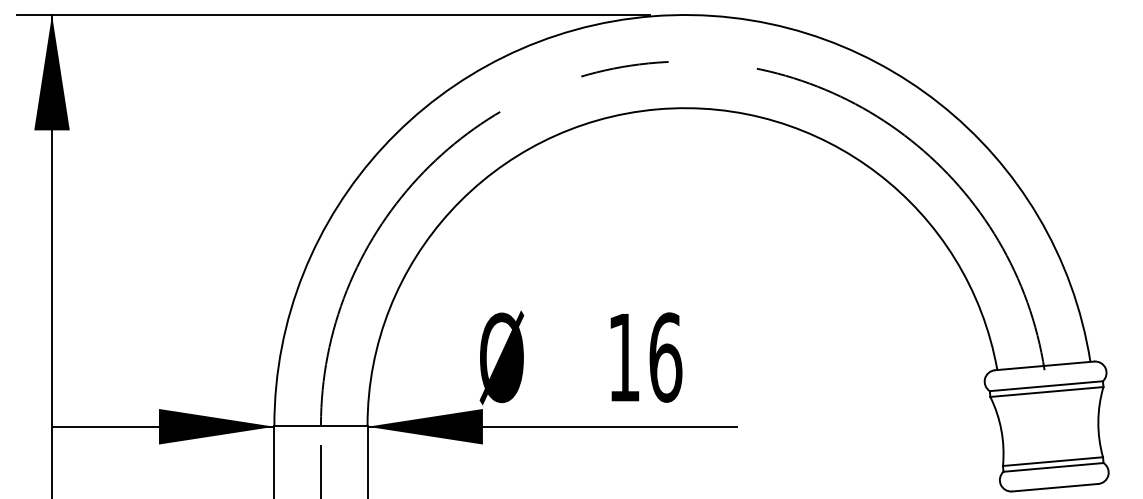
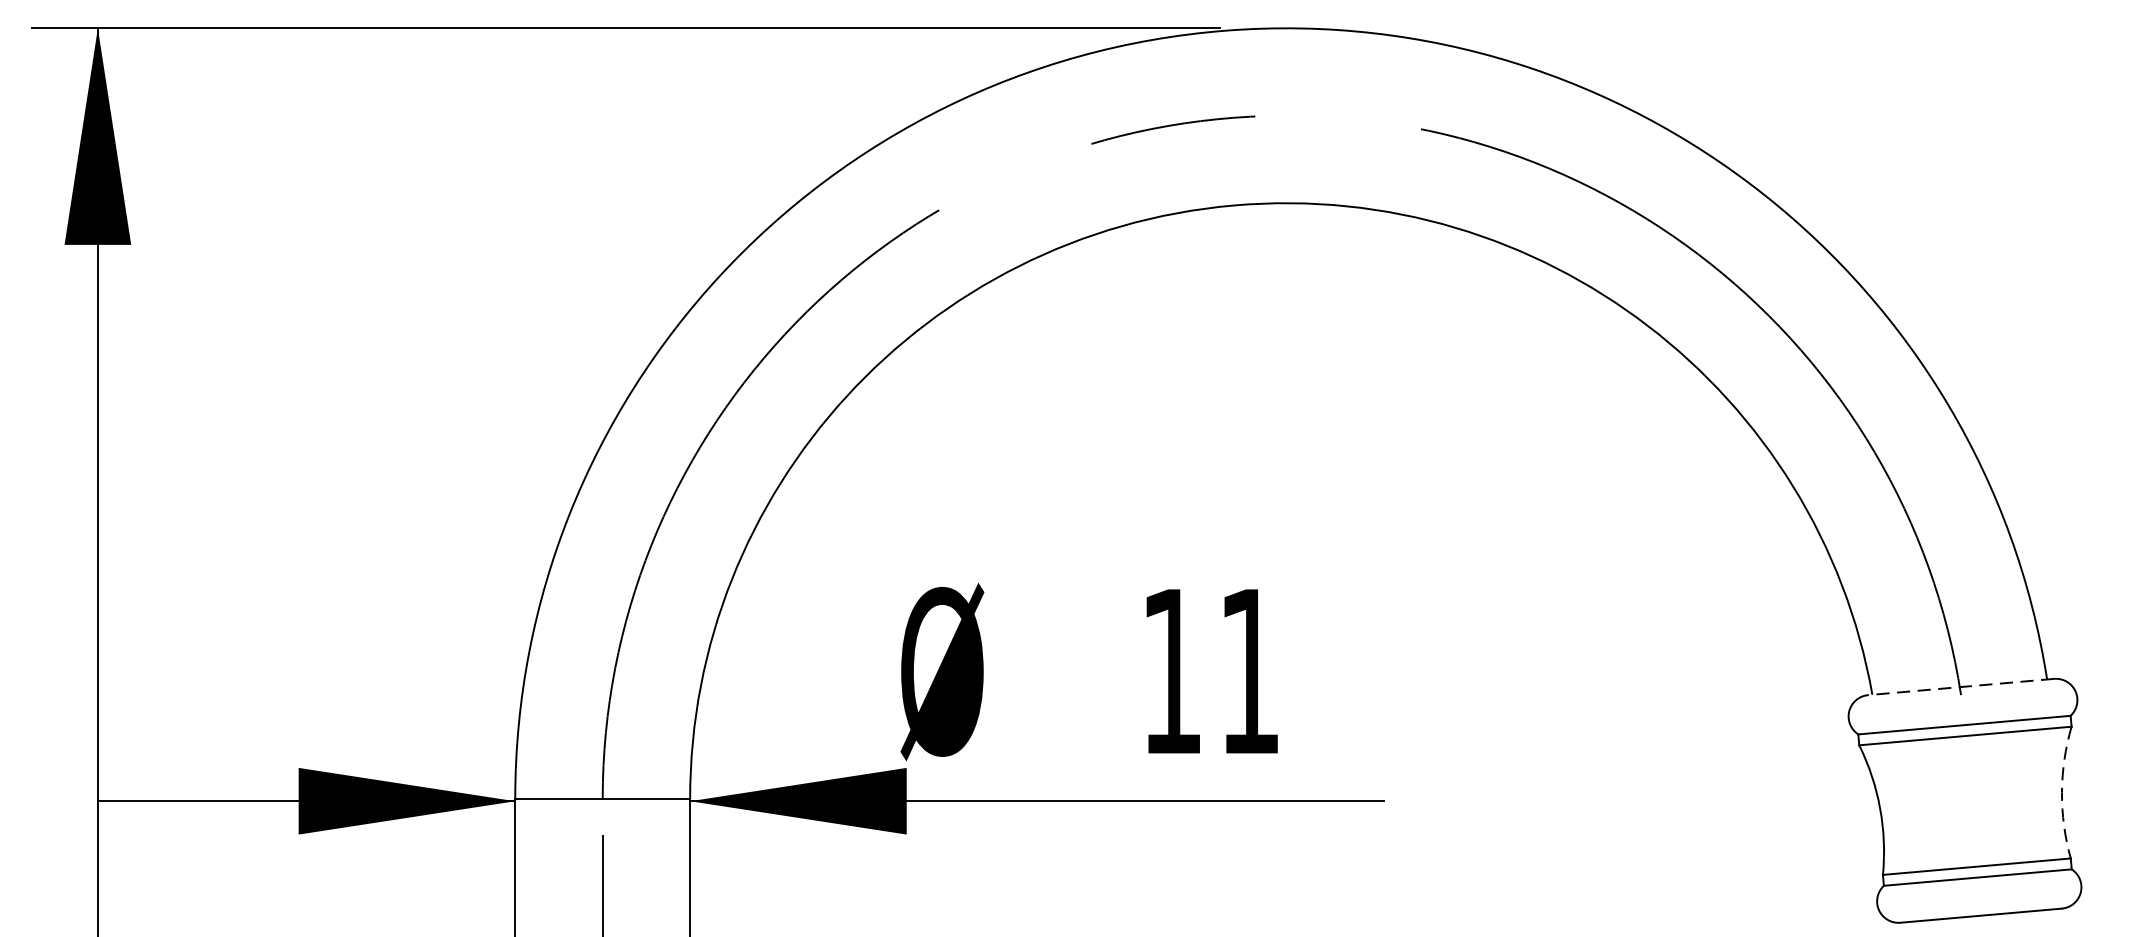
text: (665, 357) -> (1249, 671), 16 -> 11
line: (1044, 365) -> (1960, 686), solid -> dashed
arc: (1098, 422) -> (2062, 793), solid -> dashed

